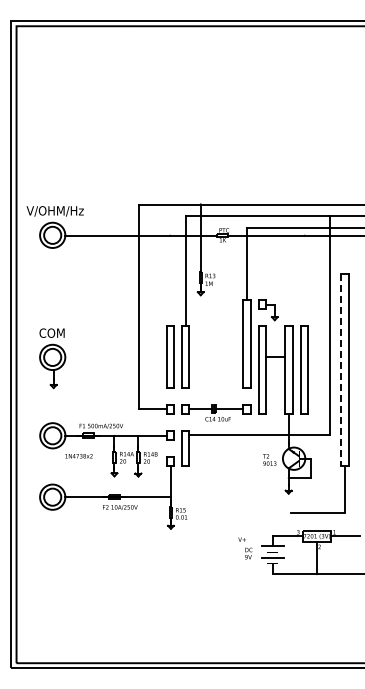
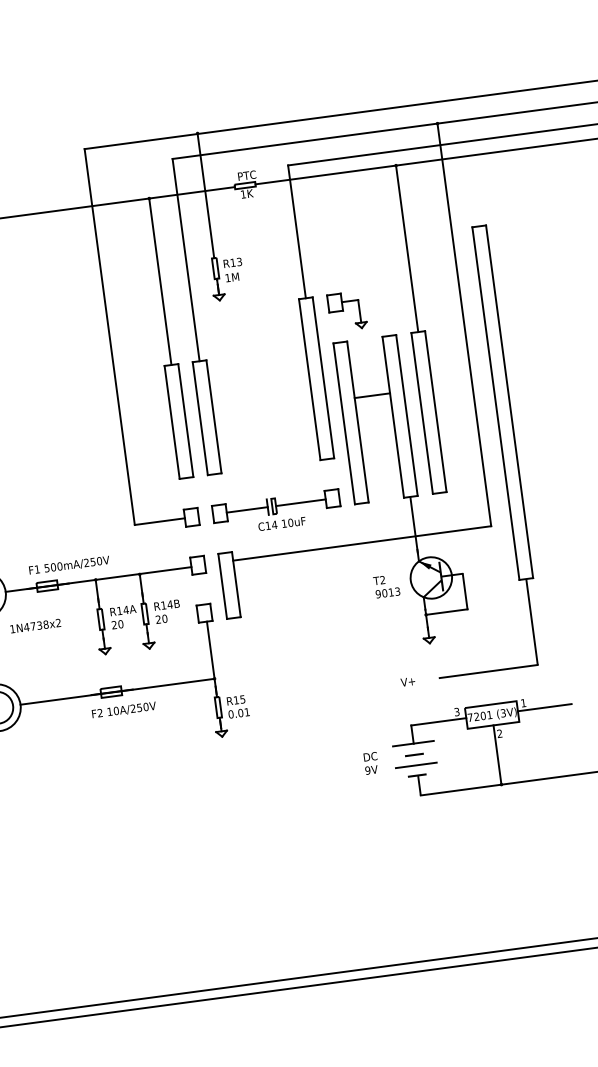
line: (170, 280) -> (160, 280), added
line: (304, 280) -> (406, 248), added
line: (341, 370) -> (496, 404), dashed -> solid
text: (241, 539) -> (406, 681), moved

